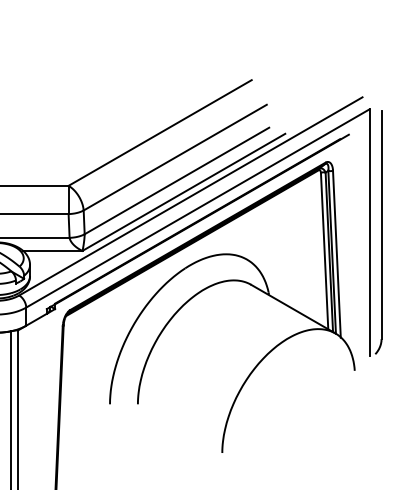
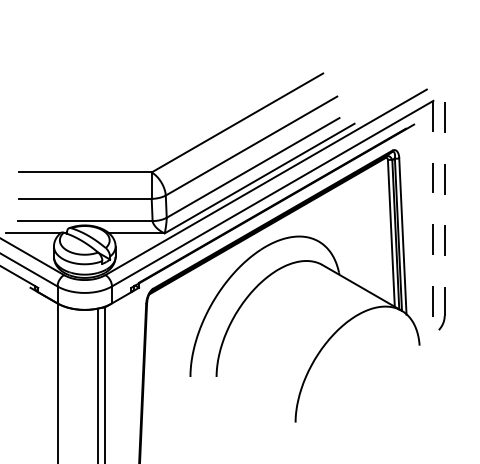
line: (381, 225) -> (444, 209), solid -> dashed
line: (369, 232) -> (433, 216), solid -> dashed

